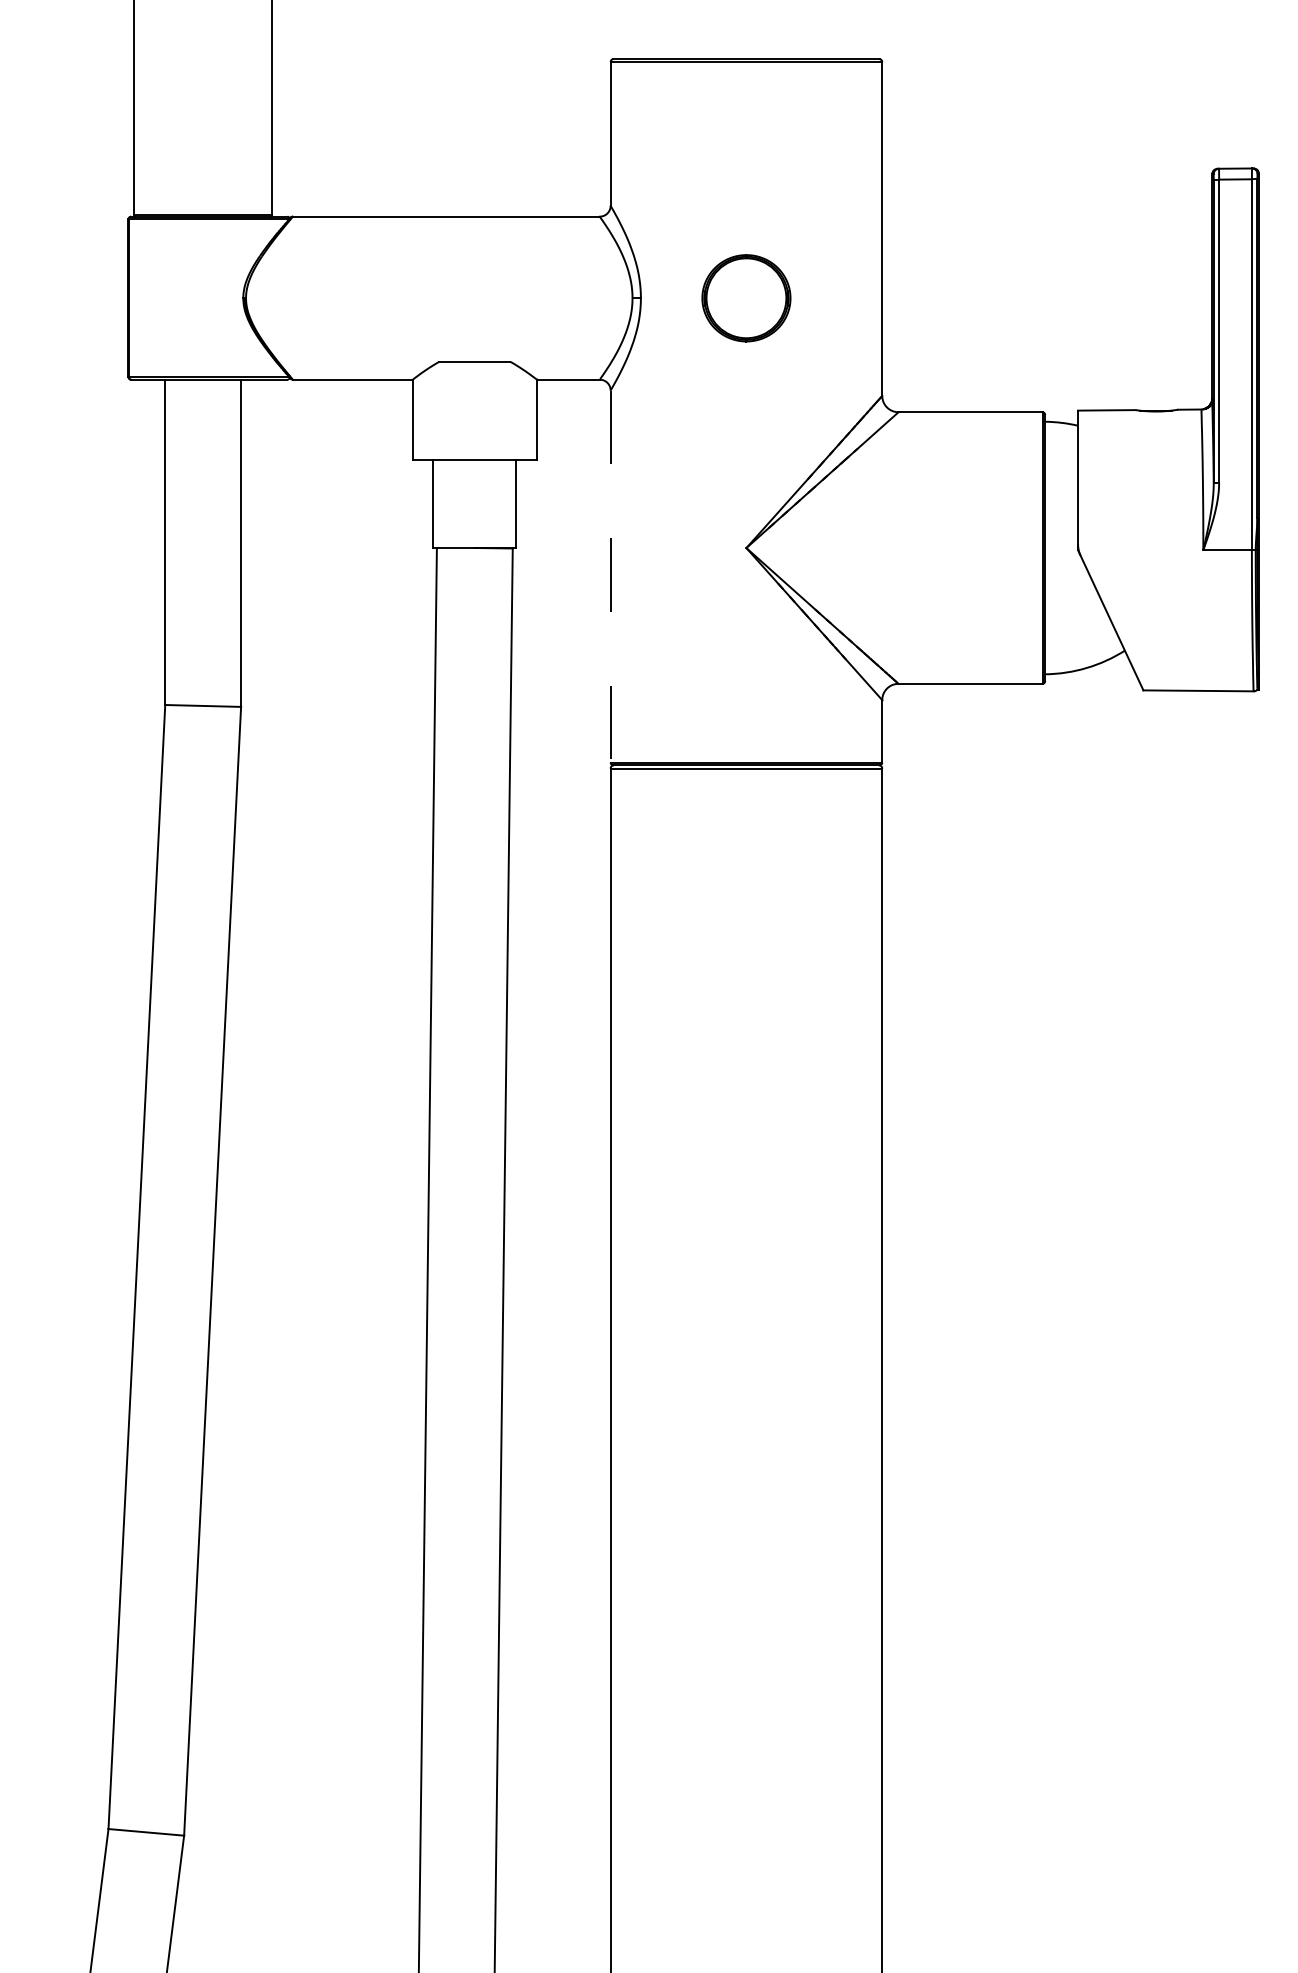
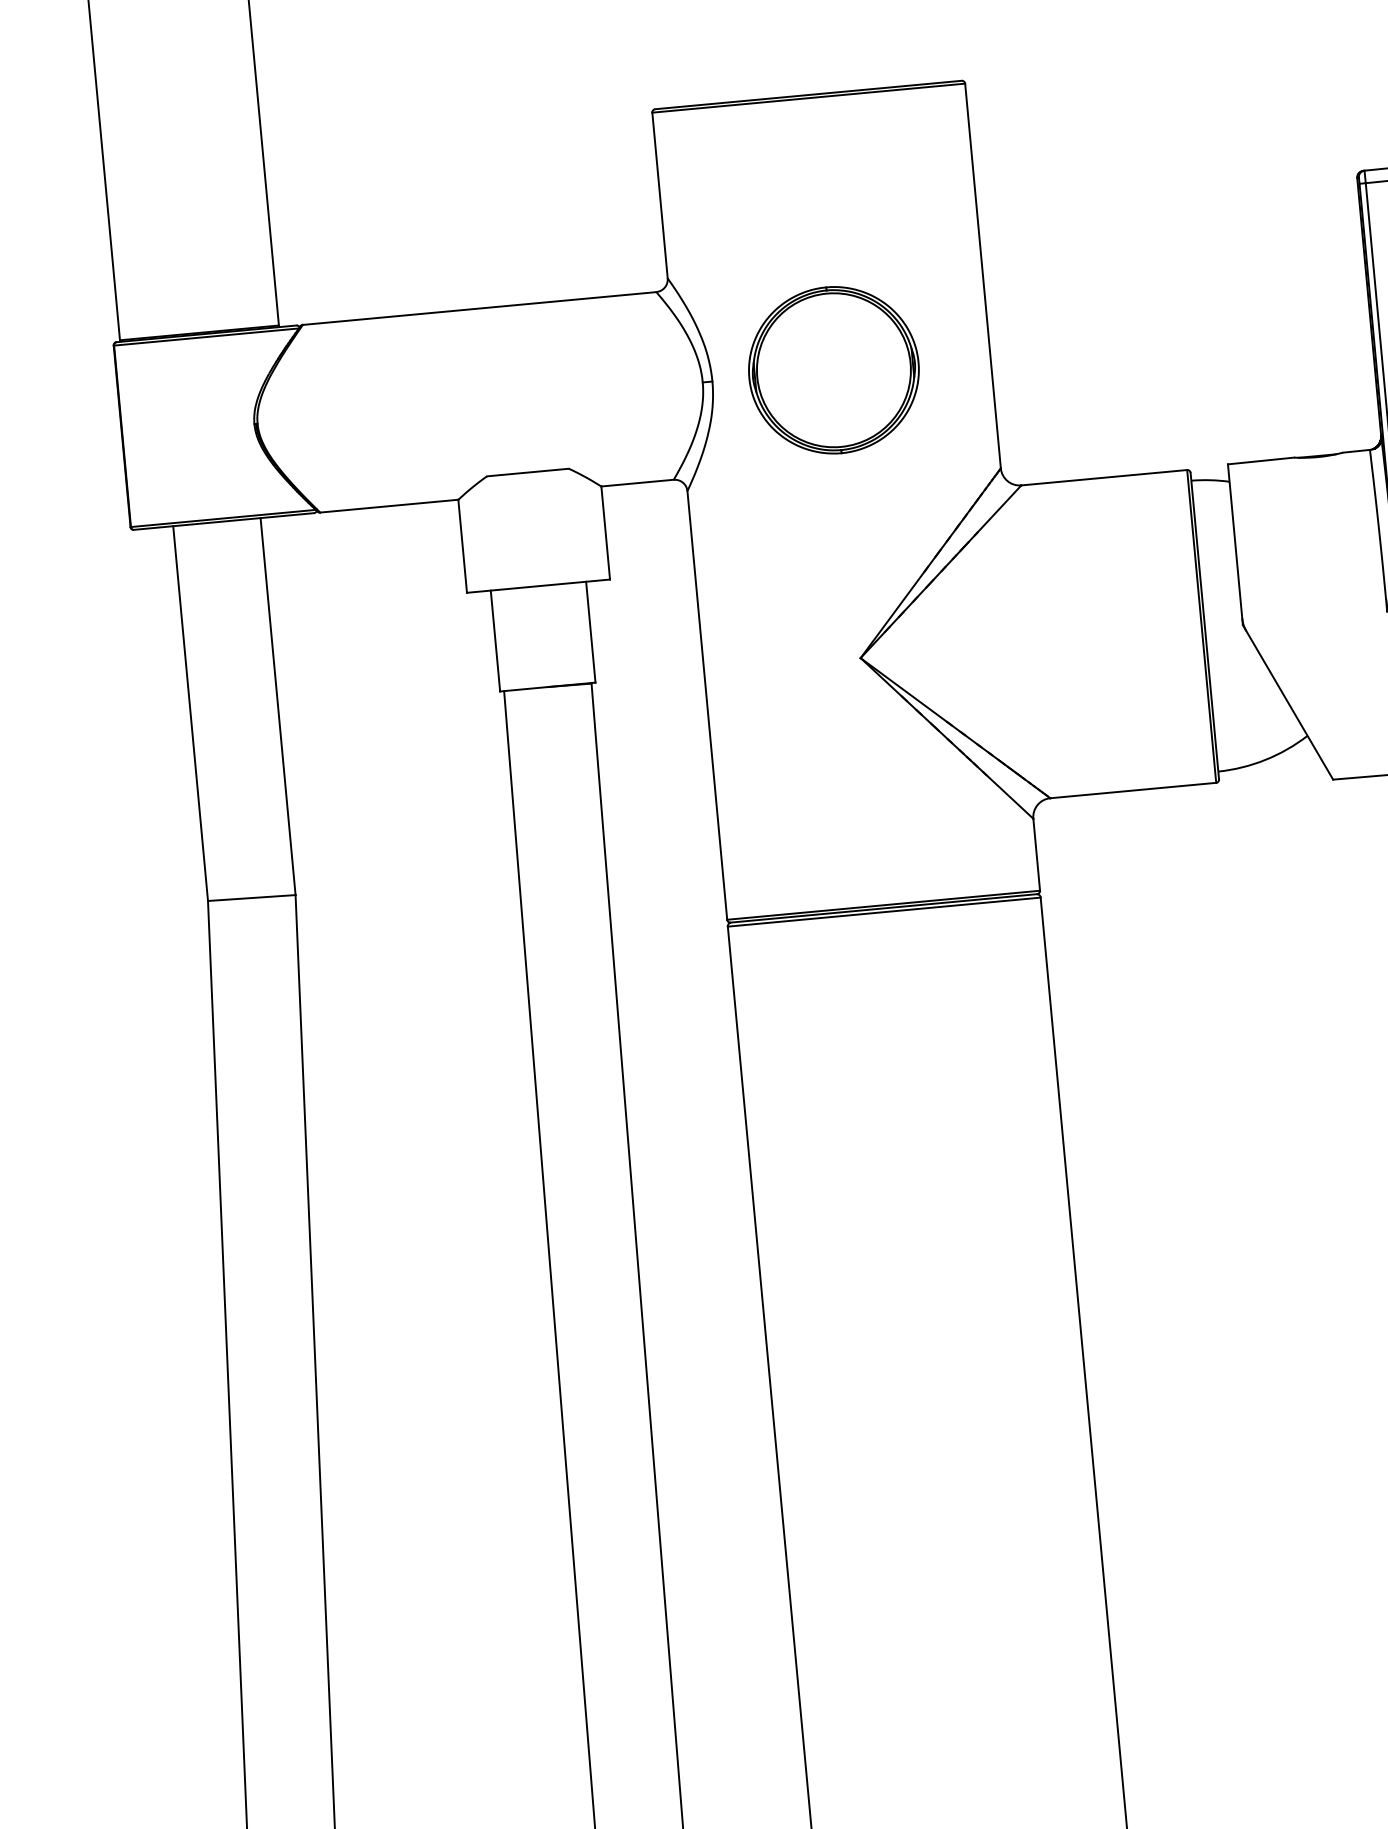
part: (746, 298) -> (834, 370), size x1.67
line: (610, 577) -> (707, 706), dashed -> solid

